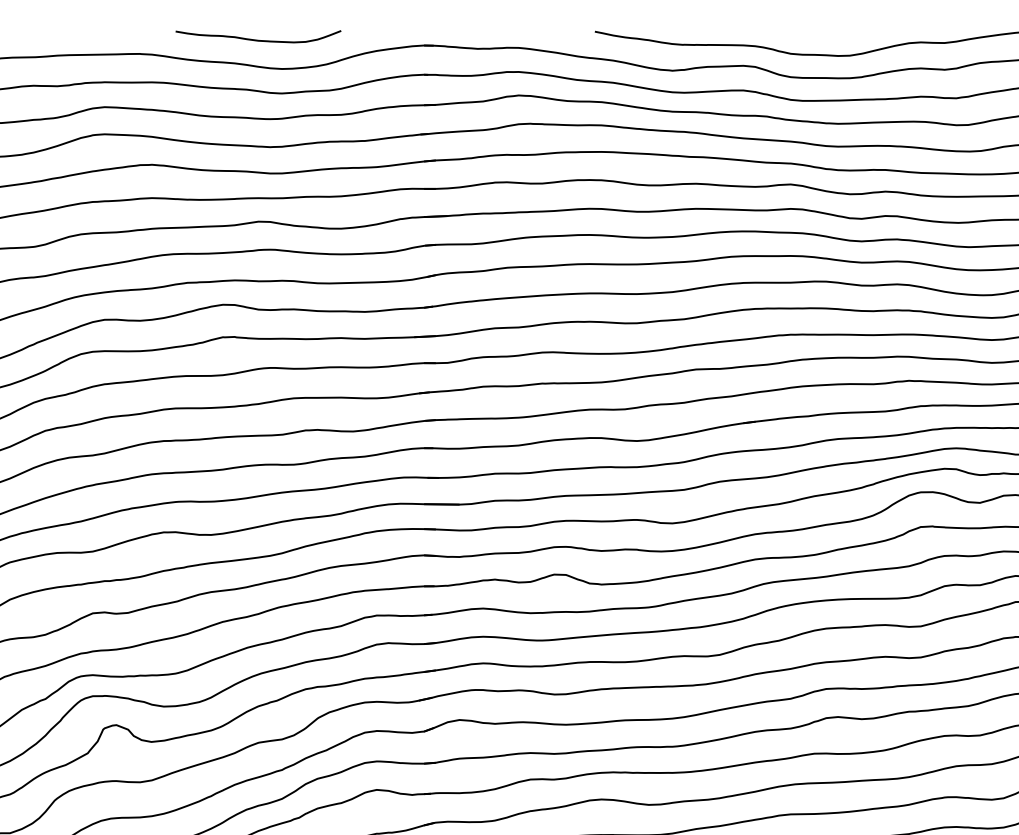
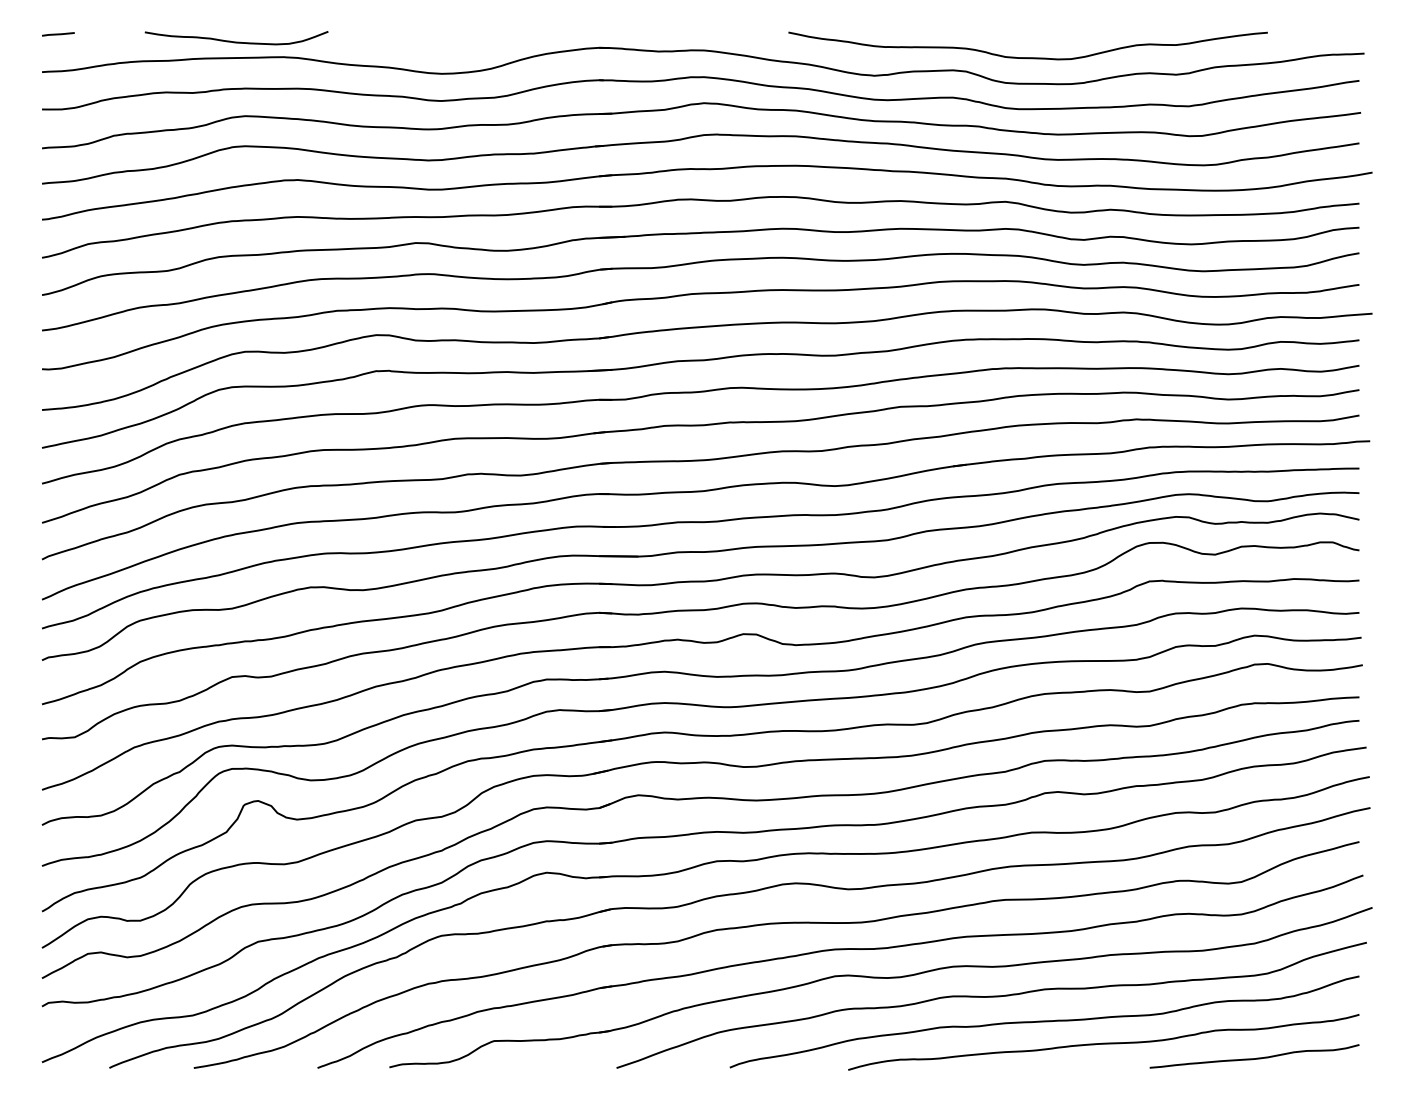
curve: (258, 39) -> (236, 41), moved

